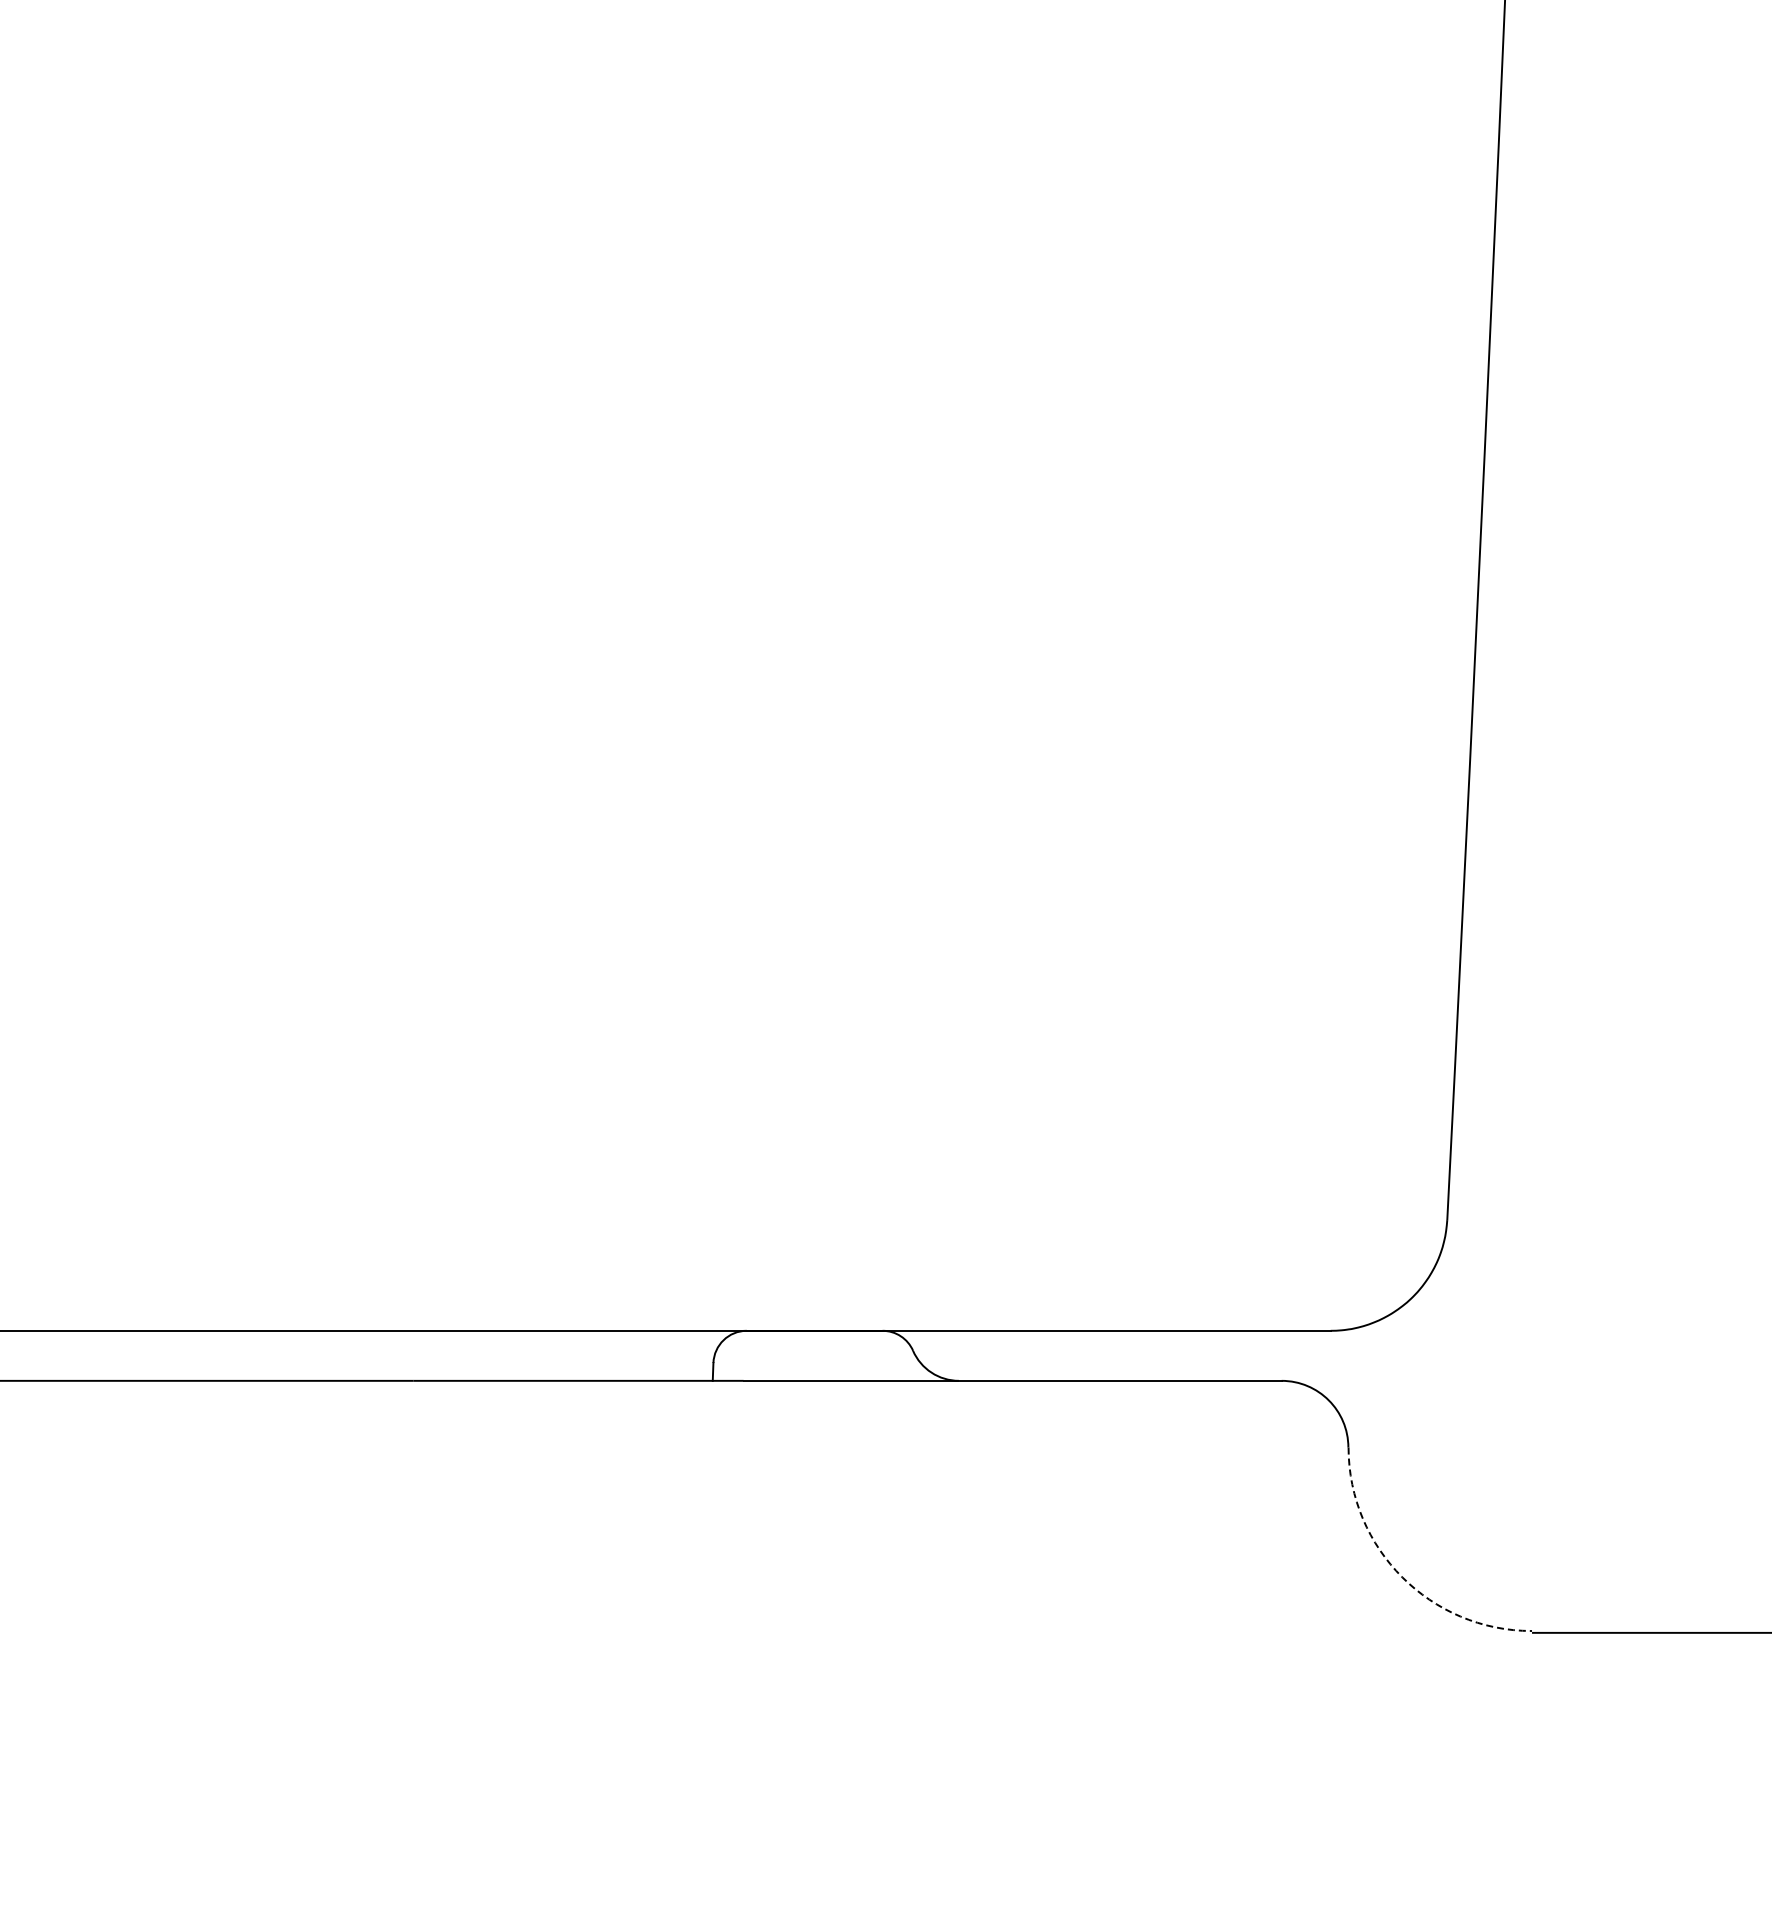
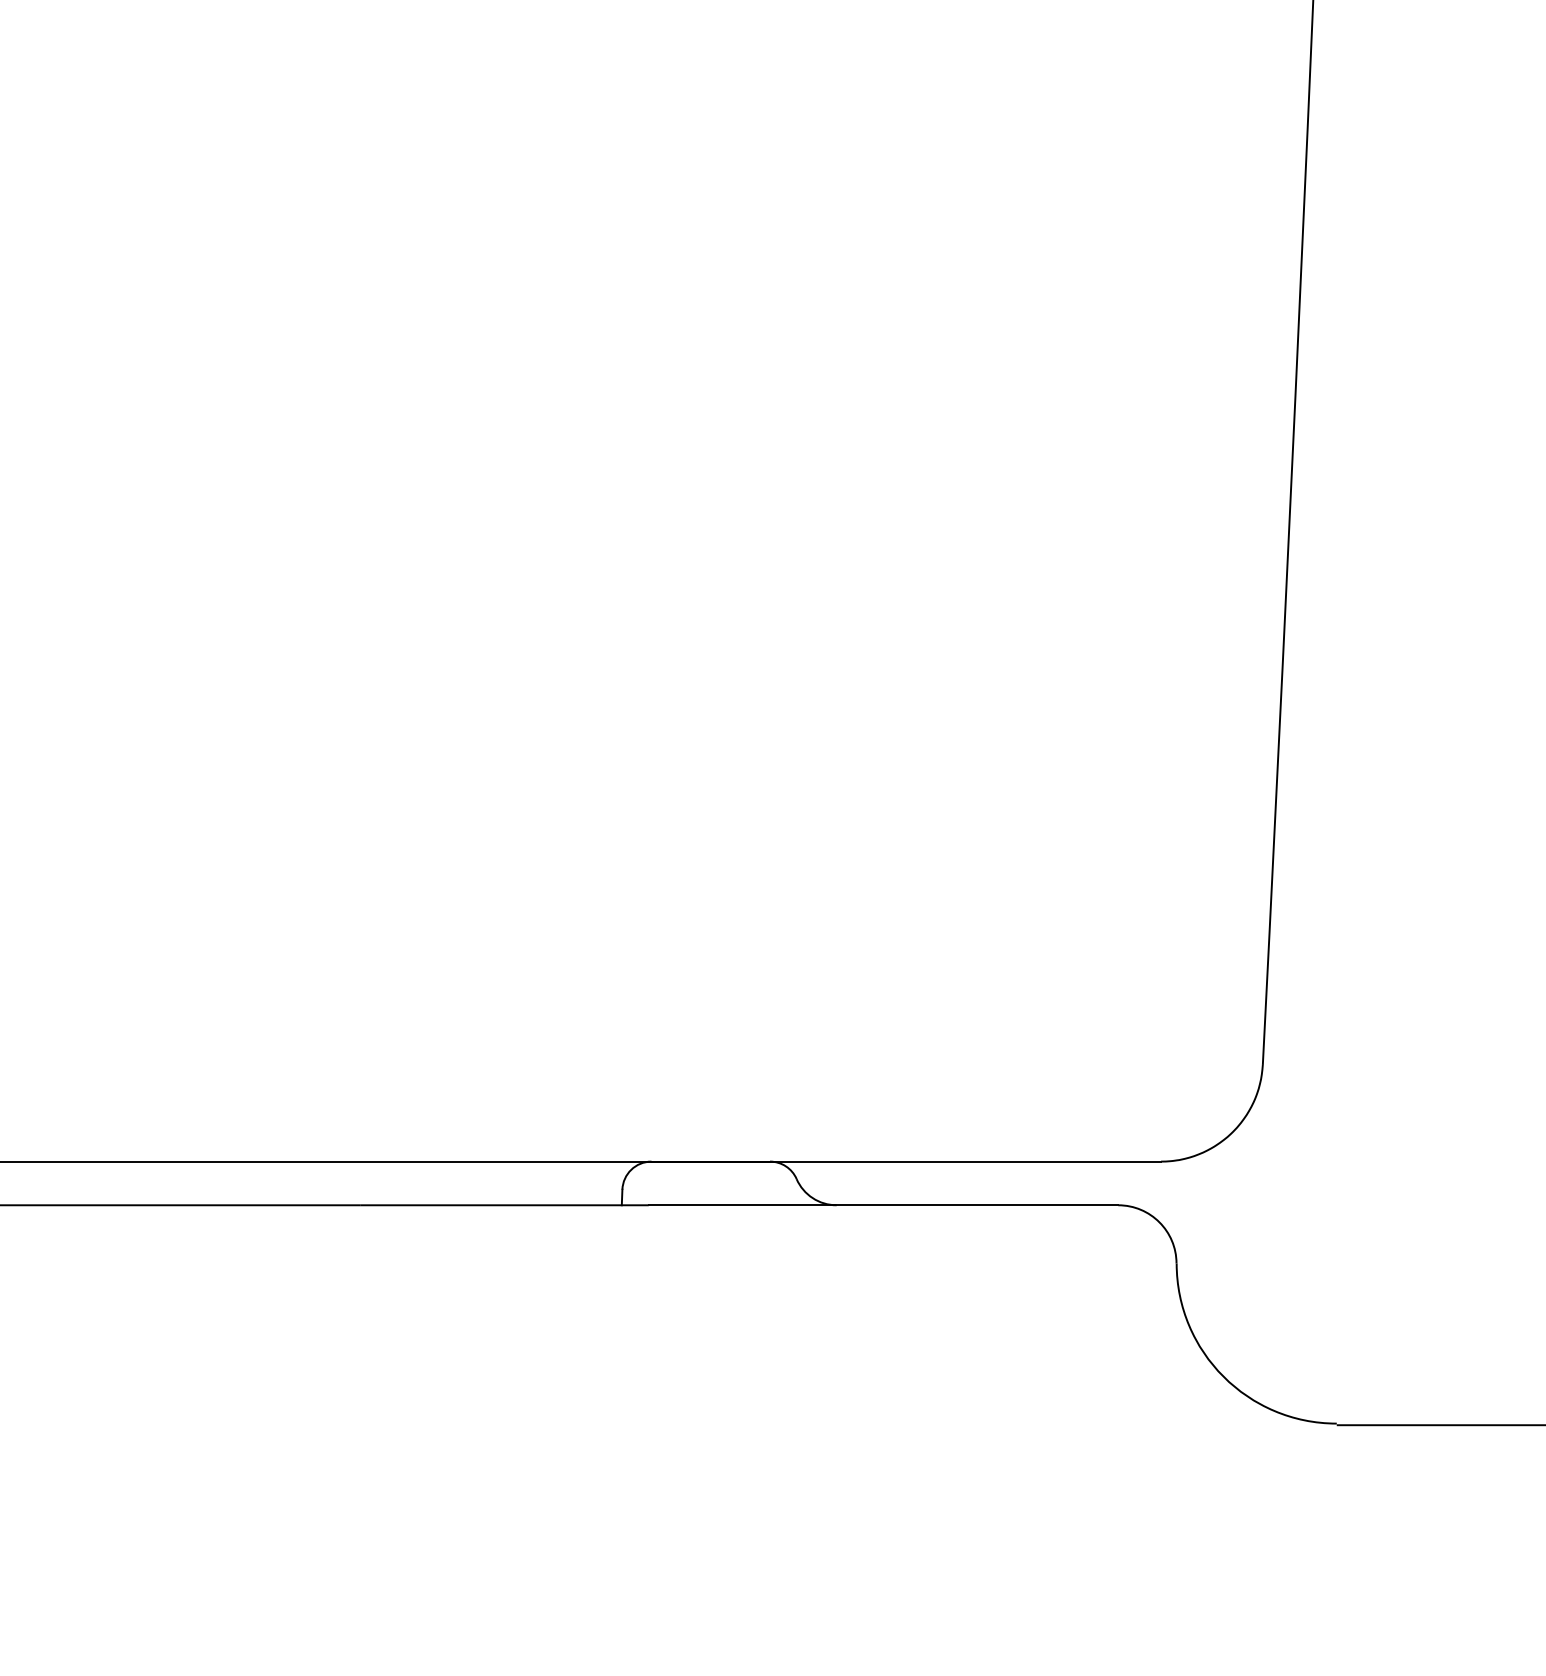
arc: (1402, 1577) -> (1223, 1376), dashed -> solid

